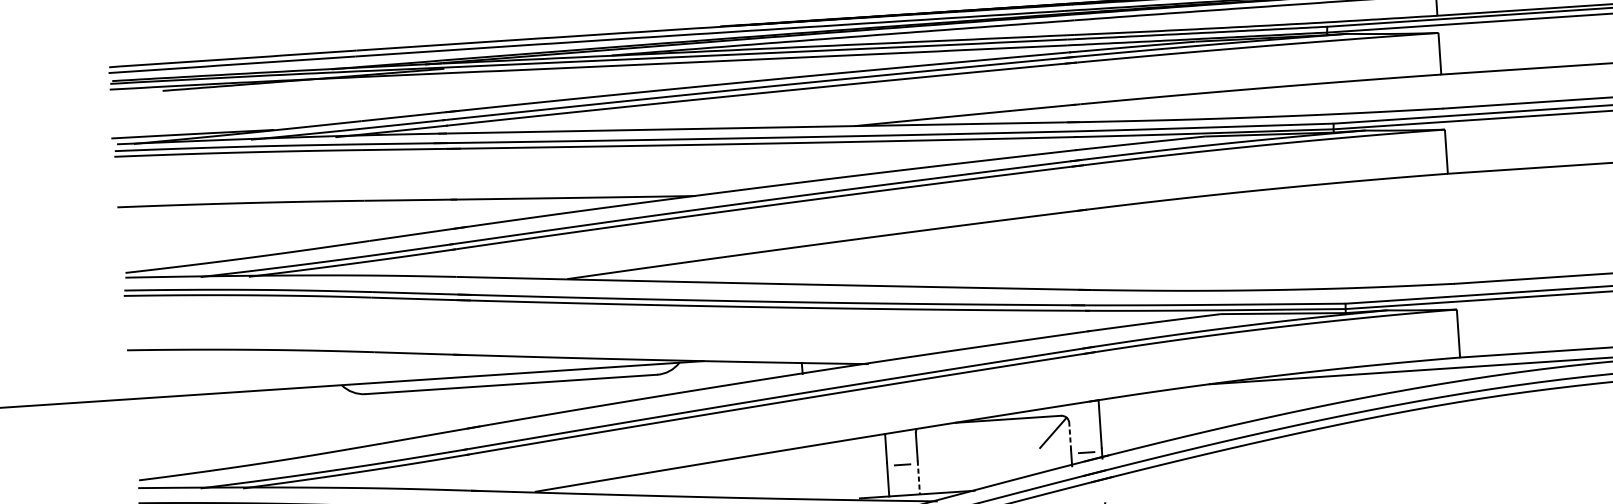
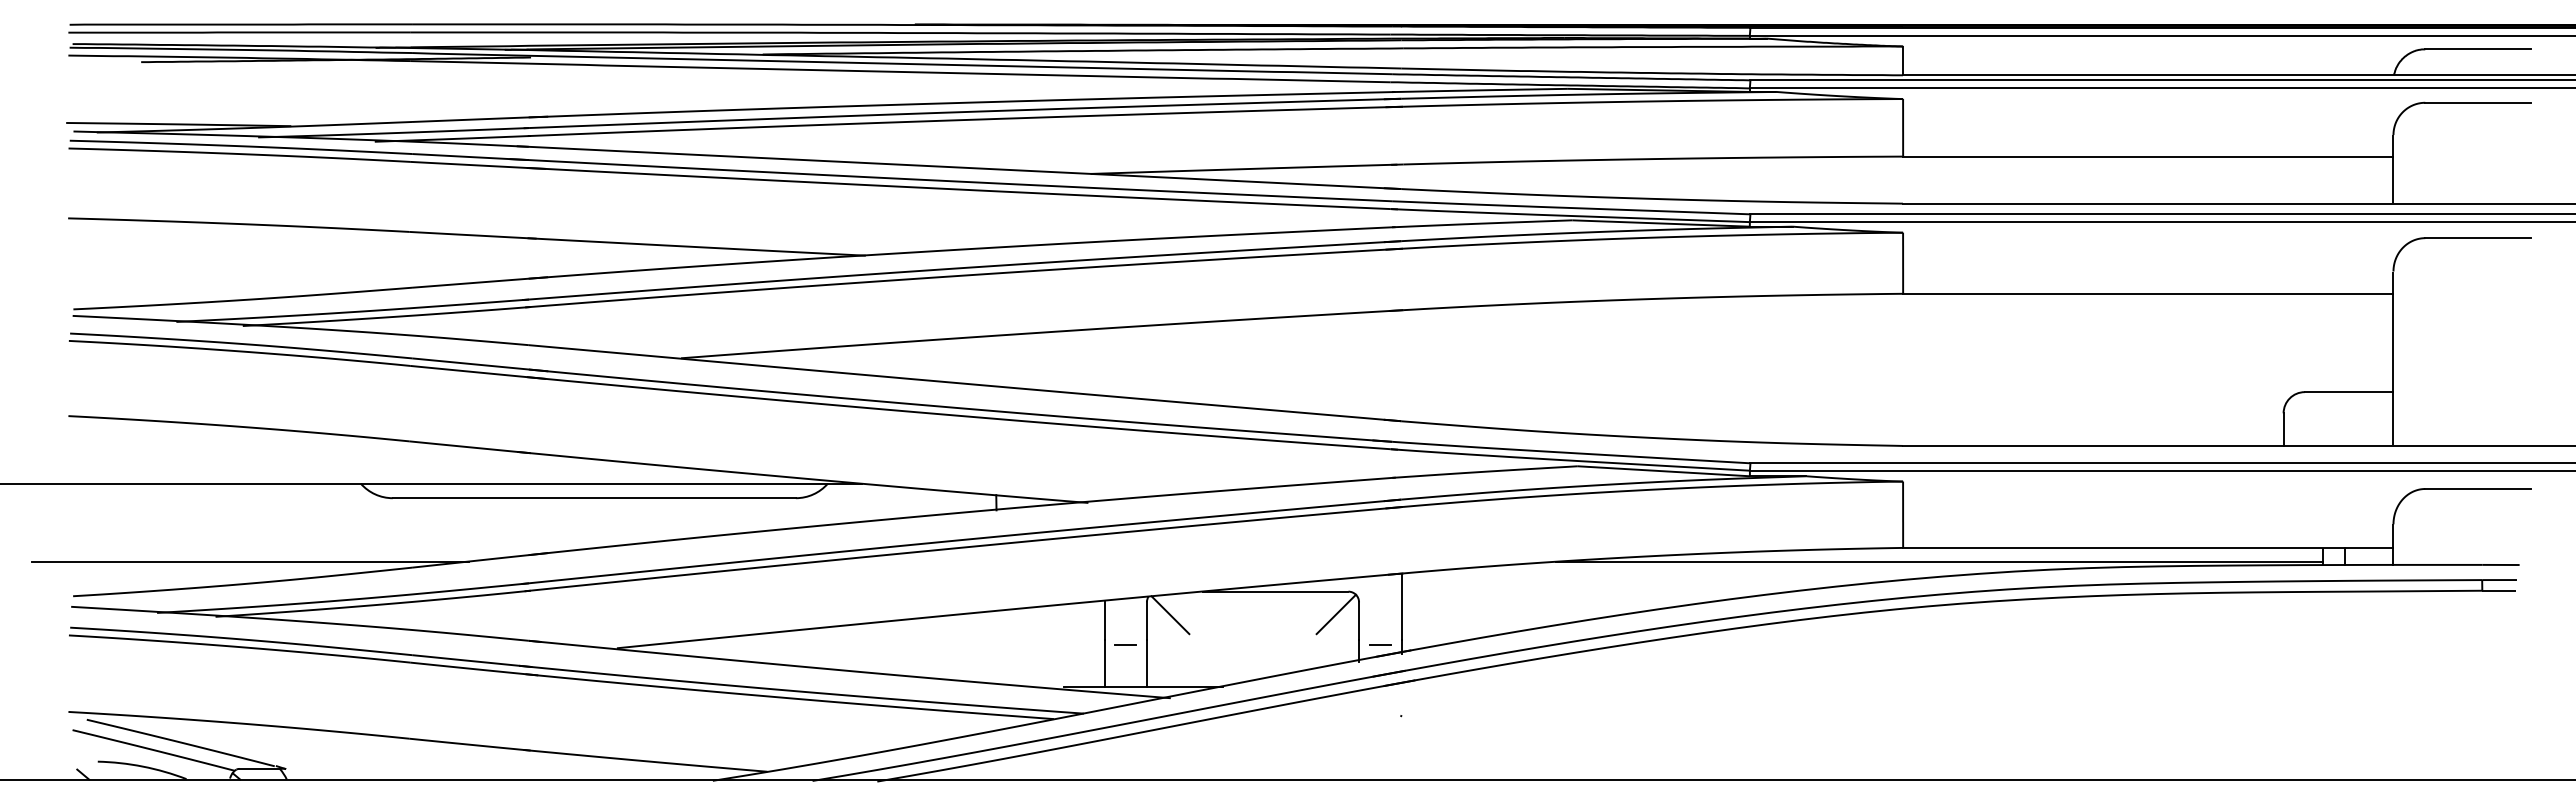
line: (1070, 436) -> (1359, 620), dashed -> solid
line: (933, 441) -> (1170, 615), added
line: (265, 446) -> (250, 561), added
line: (918, 478) -> (1146, 664), dashed -> solid

